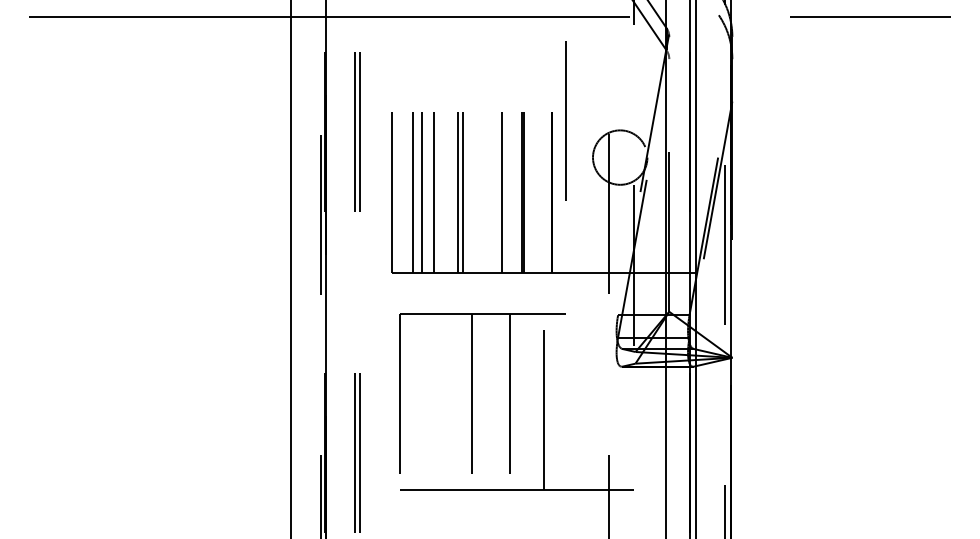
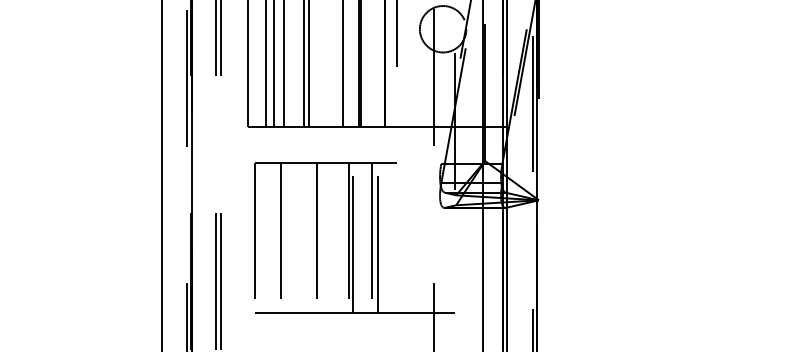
line: (429, 401) -> (280, 237), added
line: (514, 401) -> (352, 237), added
line: (536, 401) -> (371, 237), added

